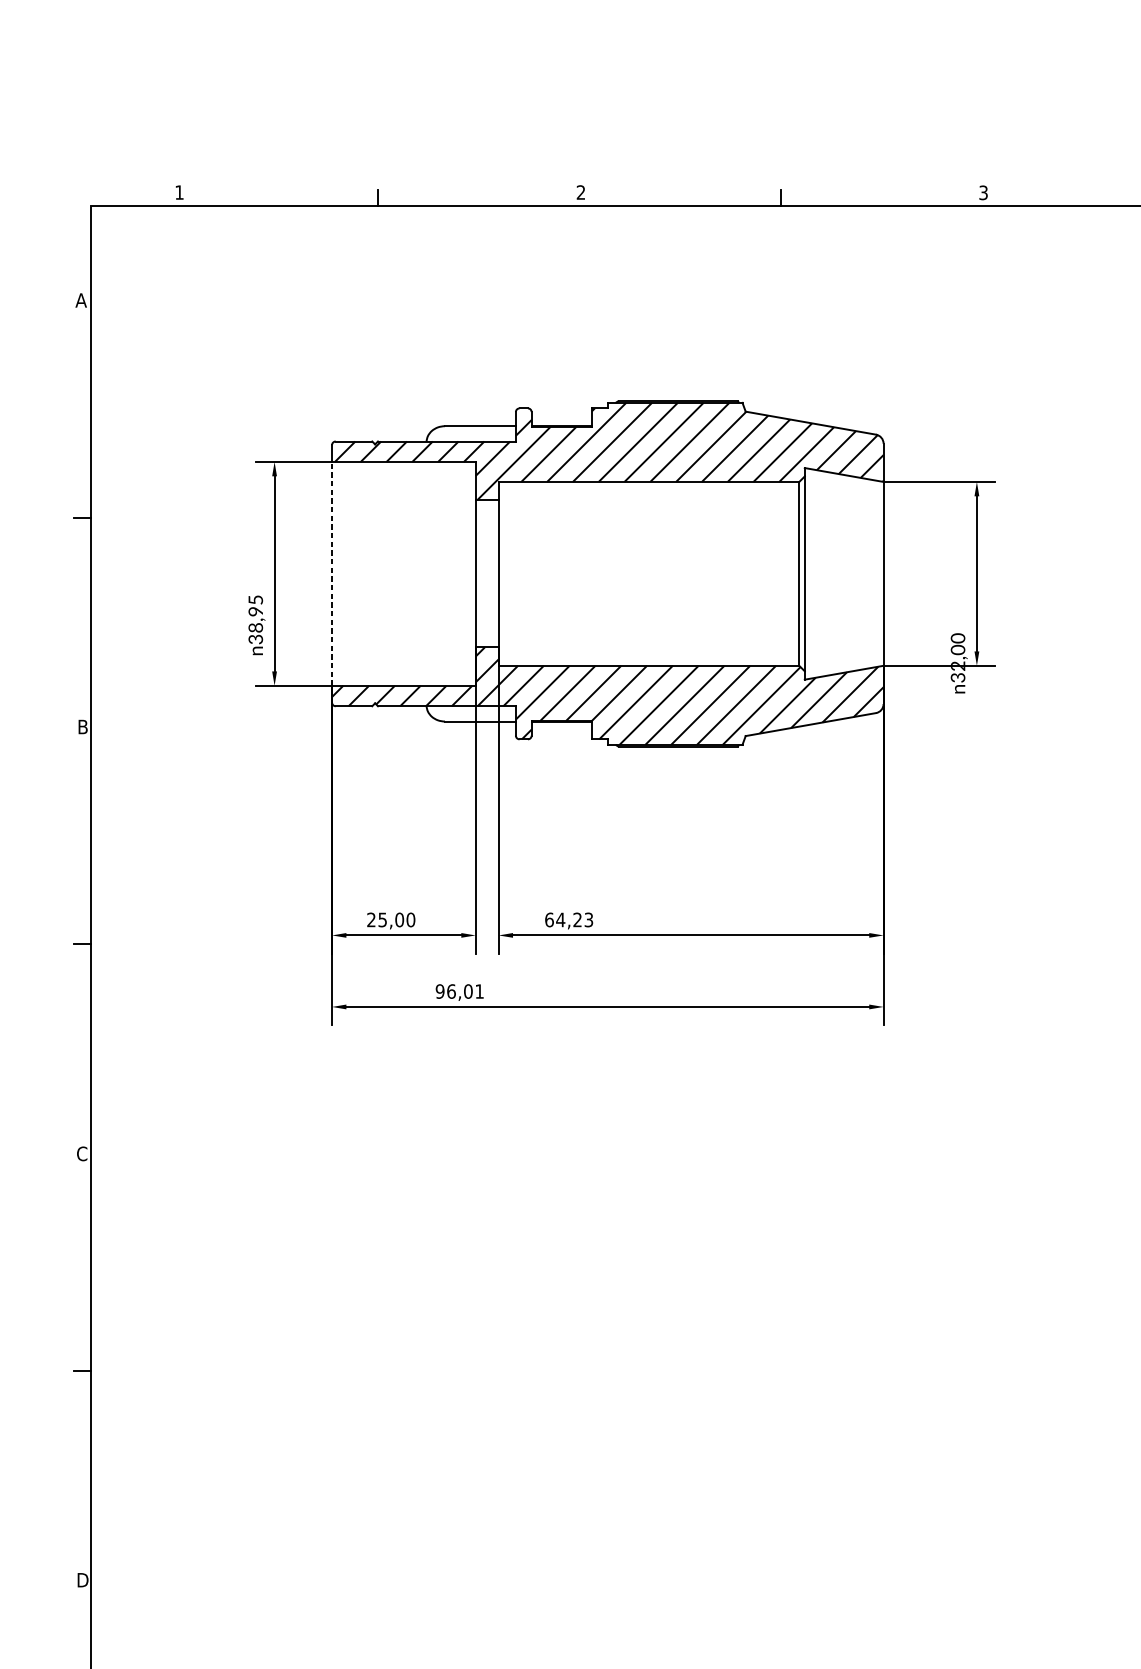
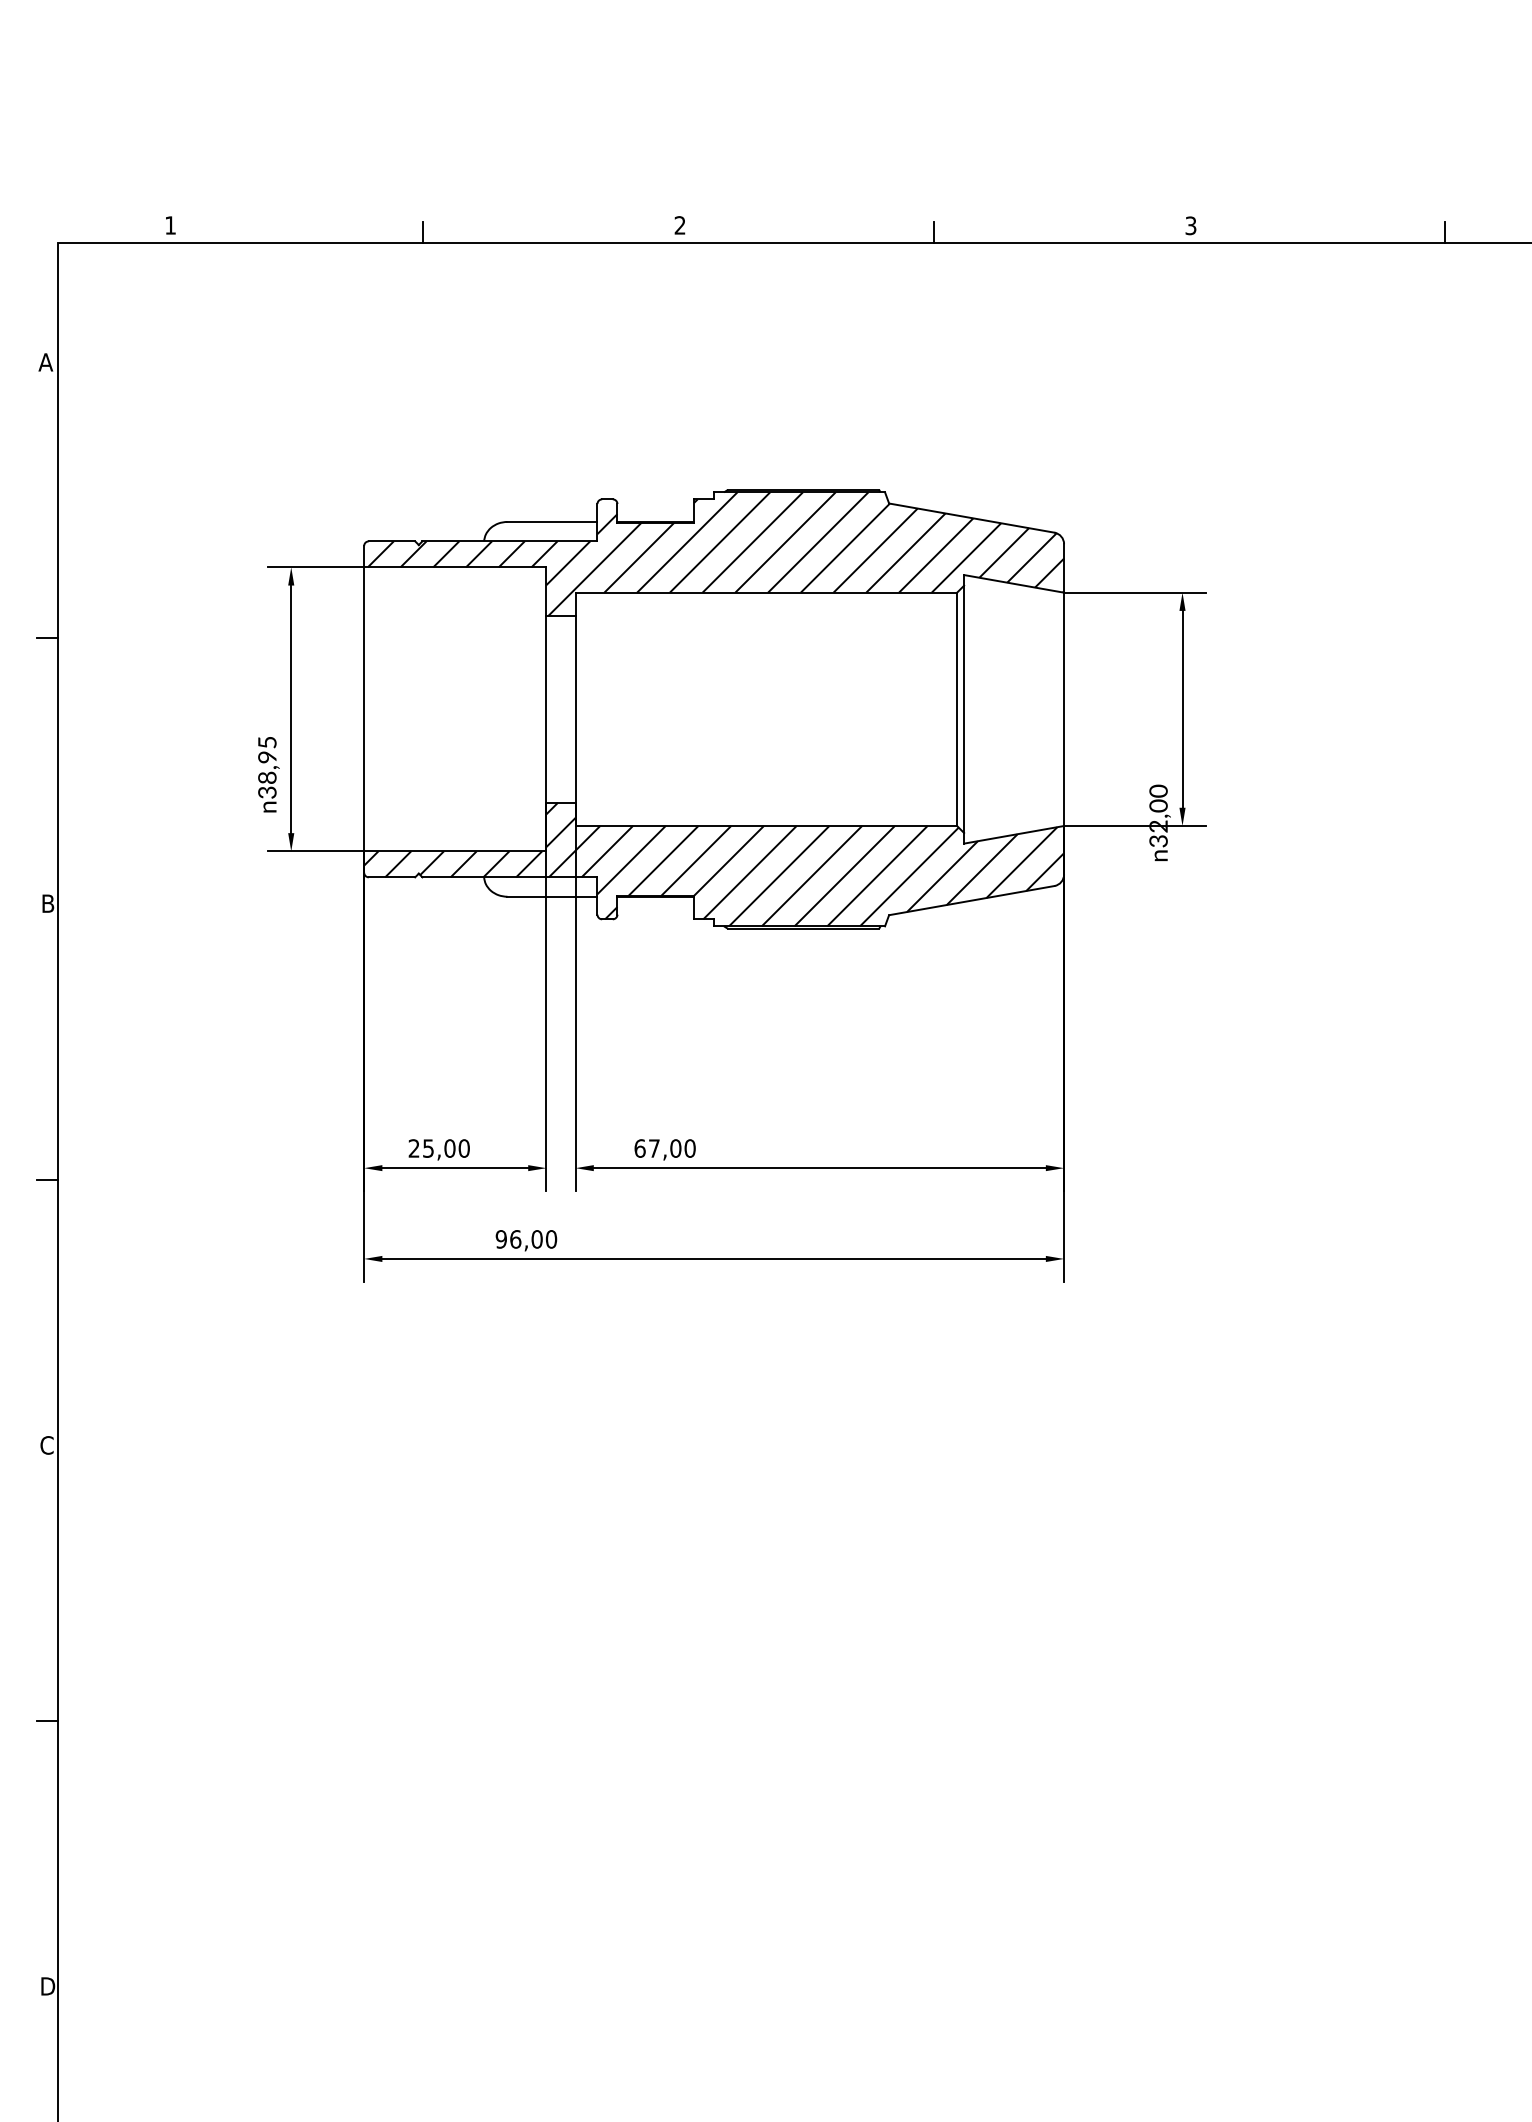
line: (332, 573) -> (364, 708), dashed -> solid
text: (574, 919) -> (671, 1148), 64,23 -> 67,00
text: (479, 991) -> (551, 1239), 96,01 -> 96,00

